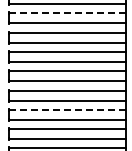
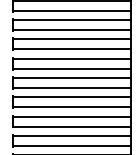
line: (68, 13) -> (72, 20), dashed -> solid
line: (68, 109) -> (72, 116), dashed -> solid

